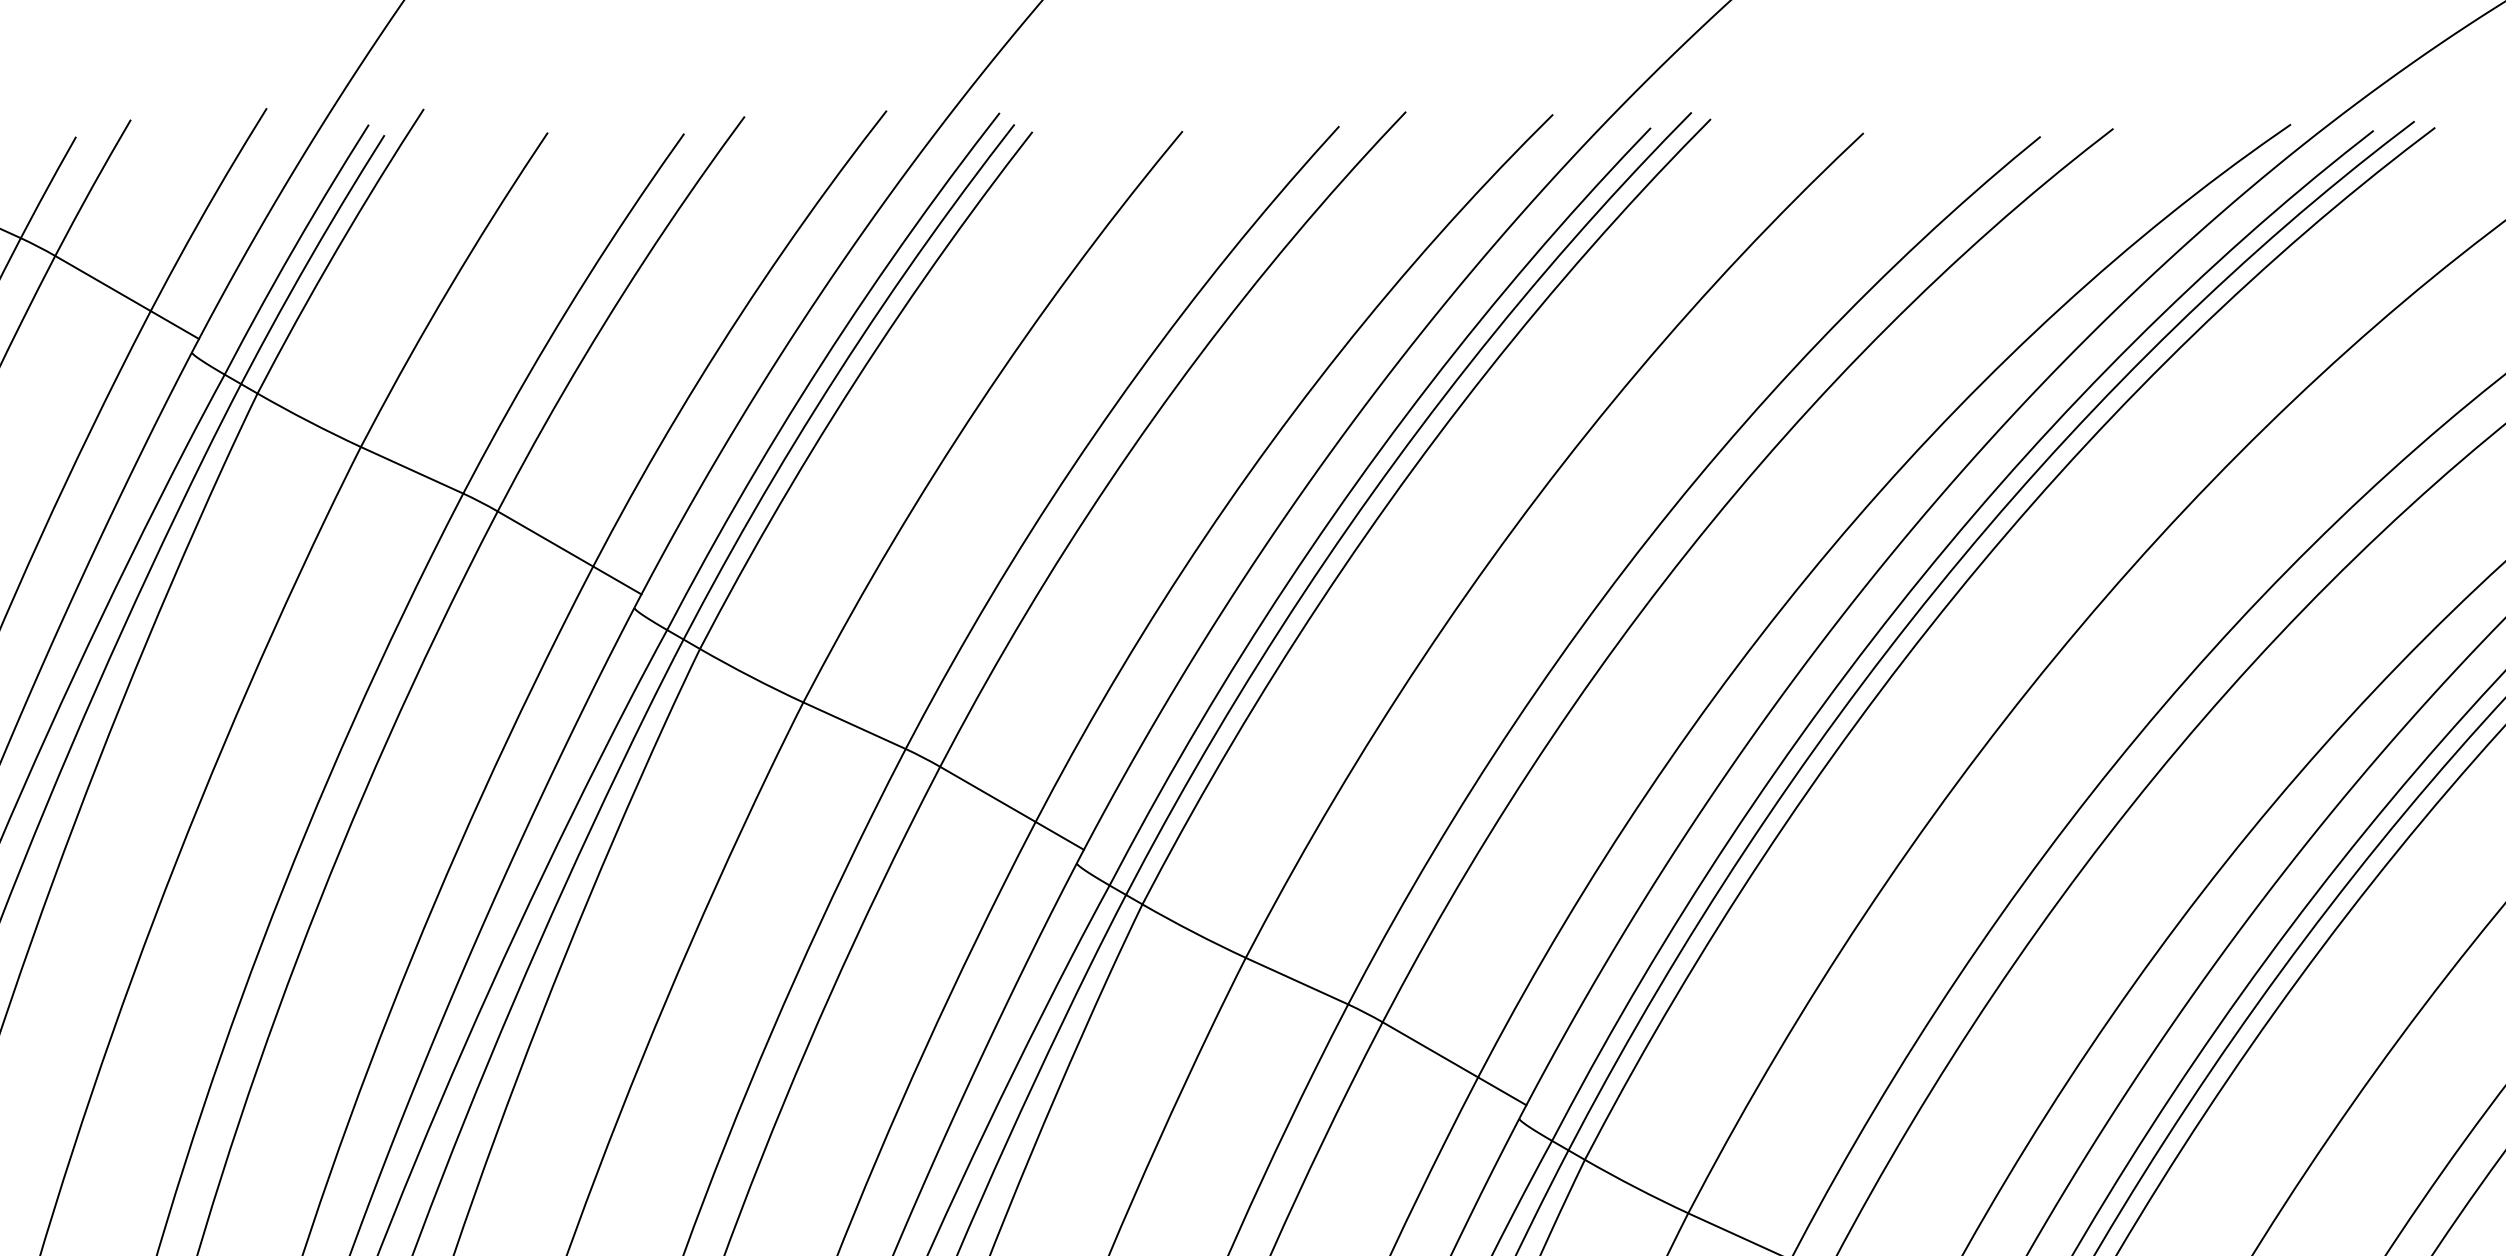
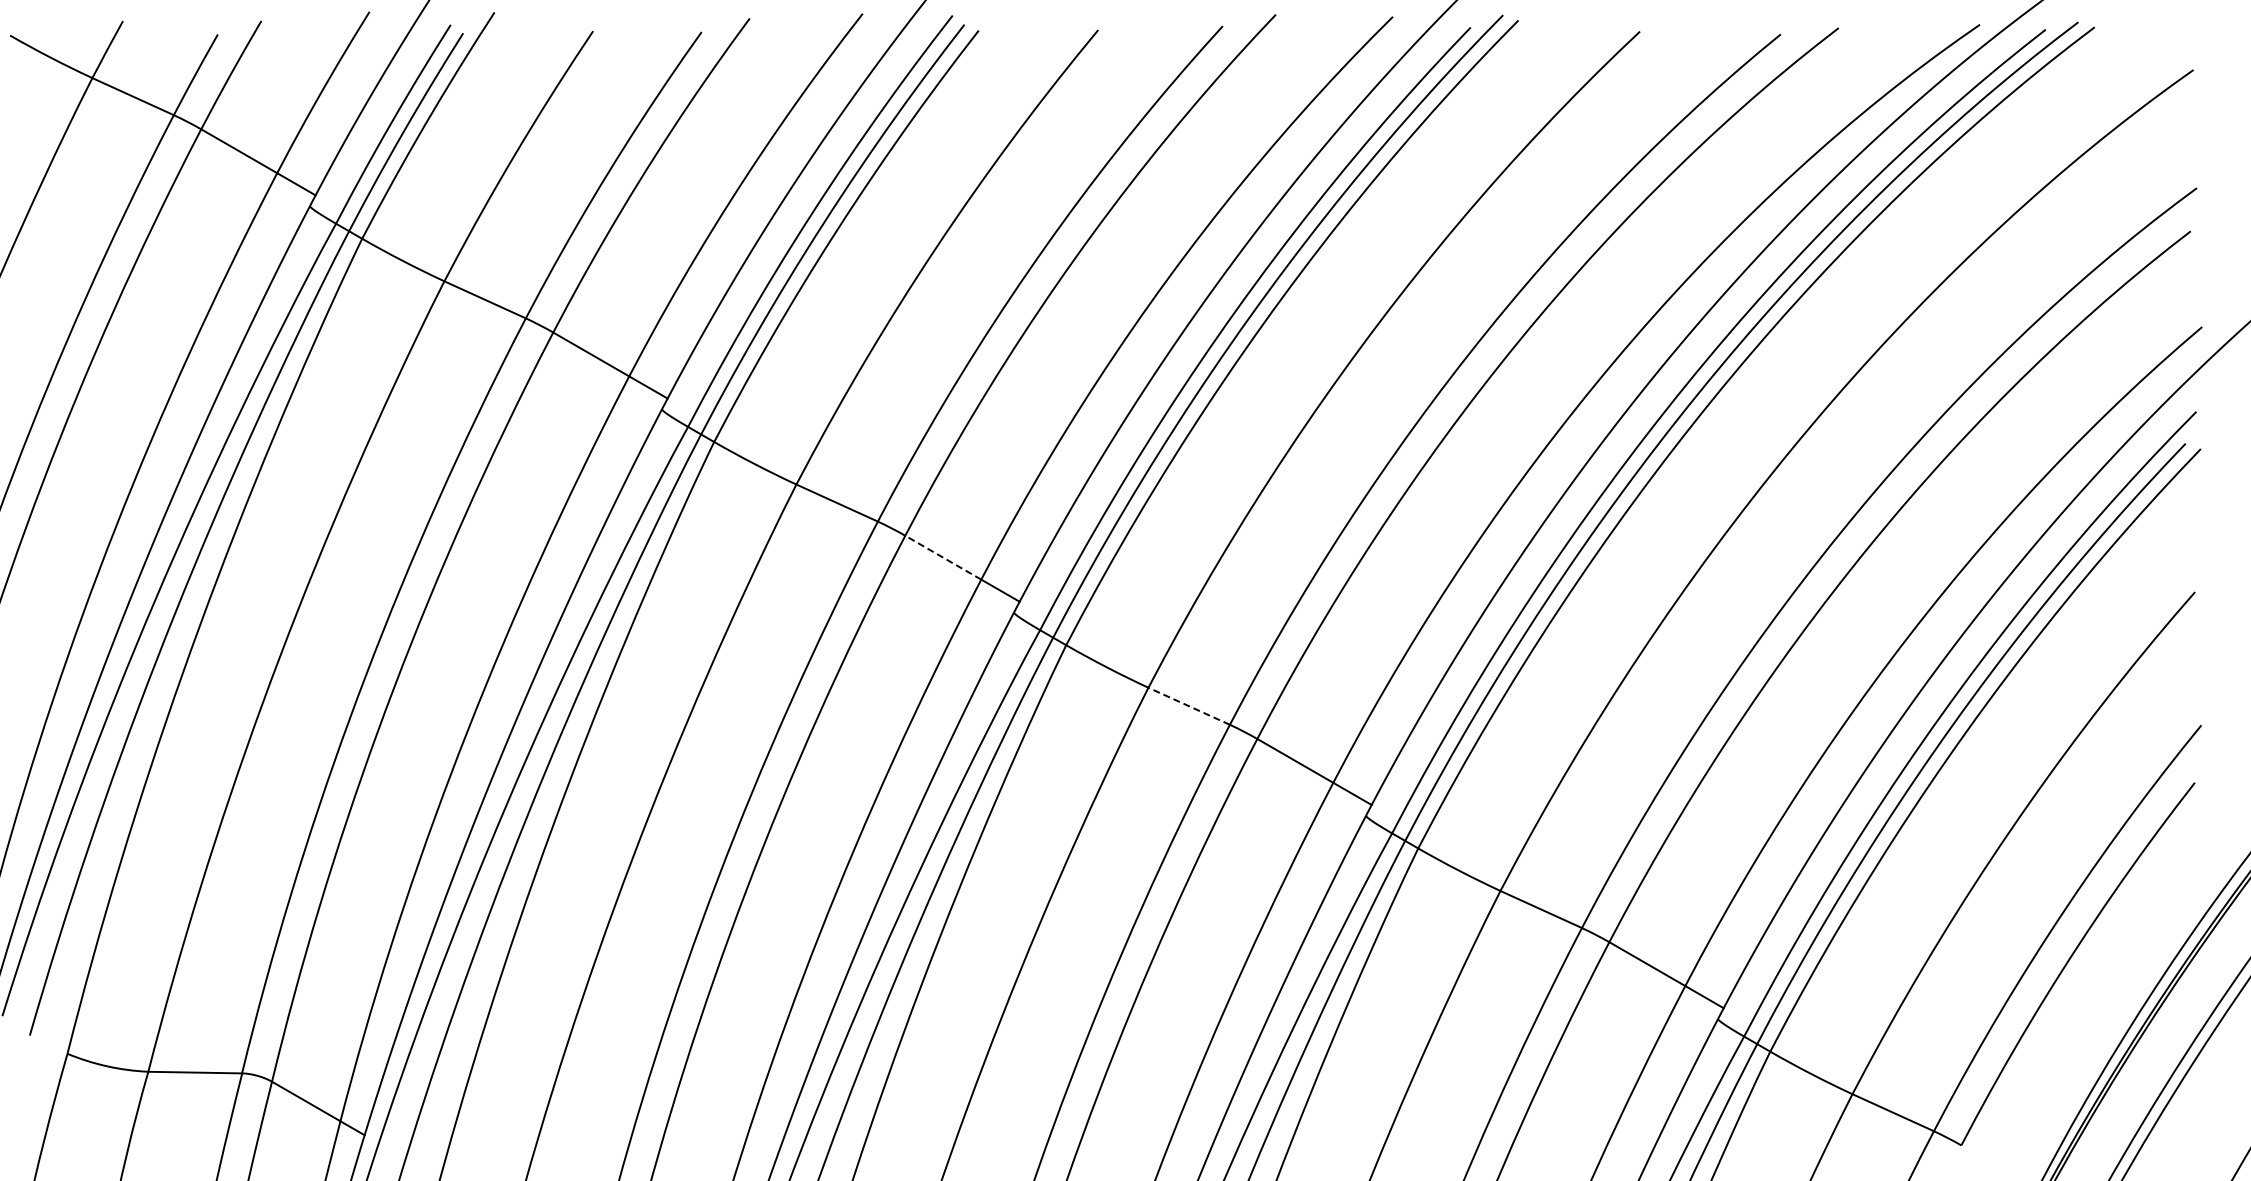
line: (988, 794) -> (943, 557), solid -> dashed
line: (1297, 981) -> (1189, 706), solid -> dashed

